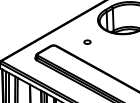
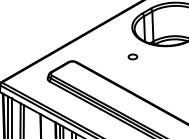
part: (87, 41) -> (132, 55), moved

